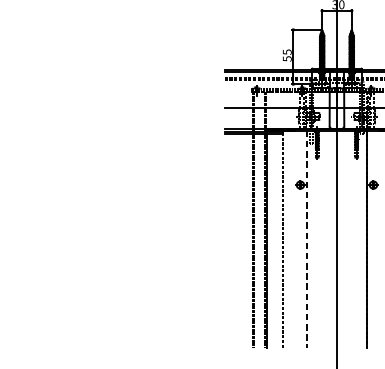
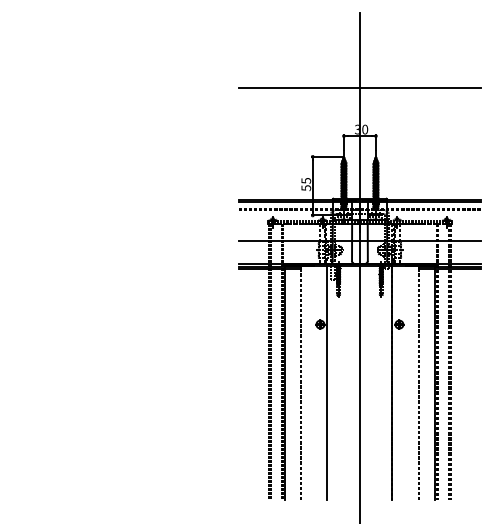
line: (306, 239) -> (327, 383), dashed -> solid

